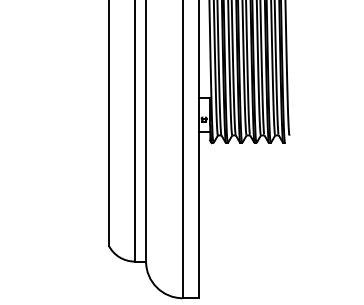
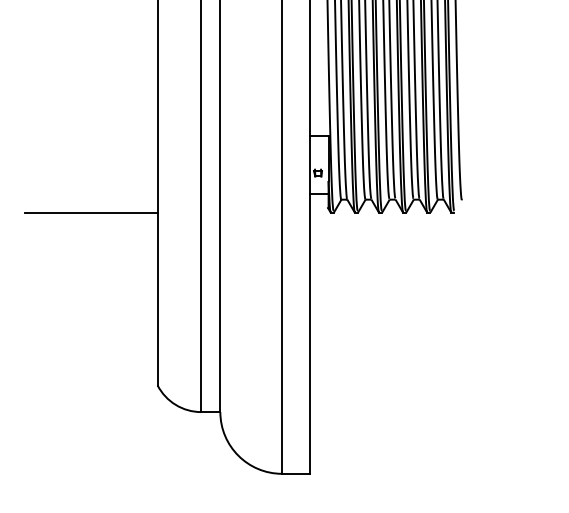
line: (68, 143) -> (89, 213), added

